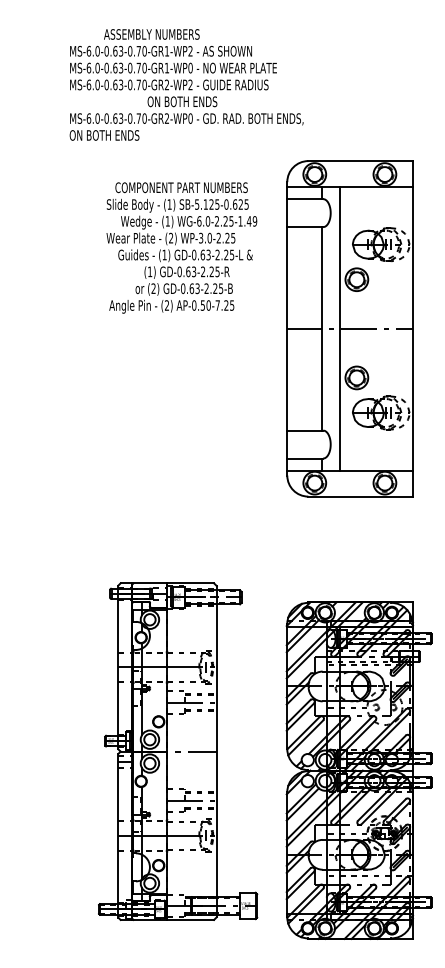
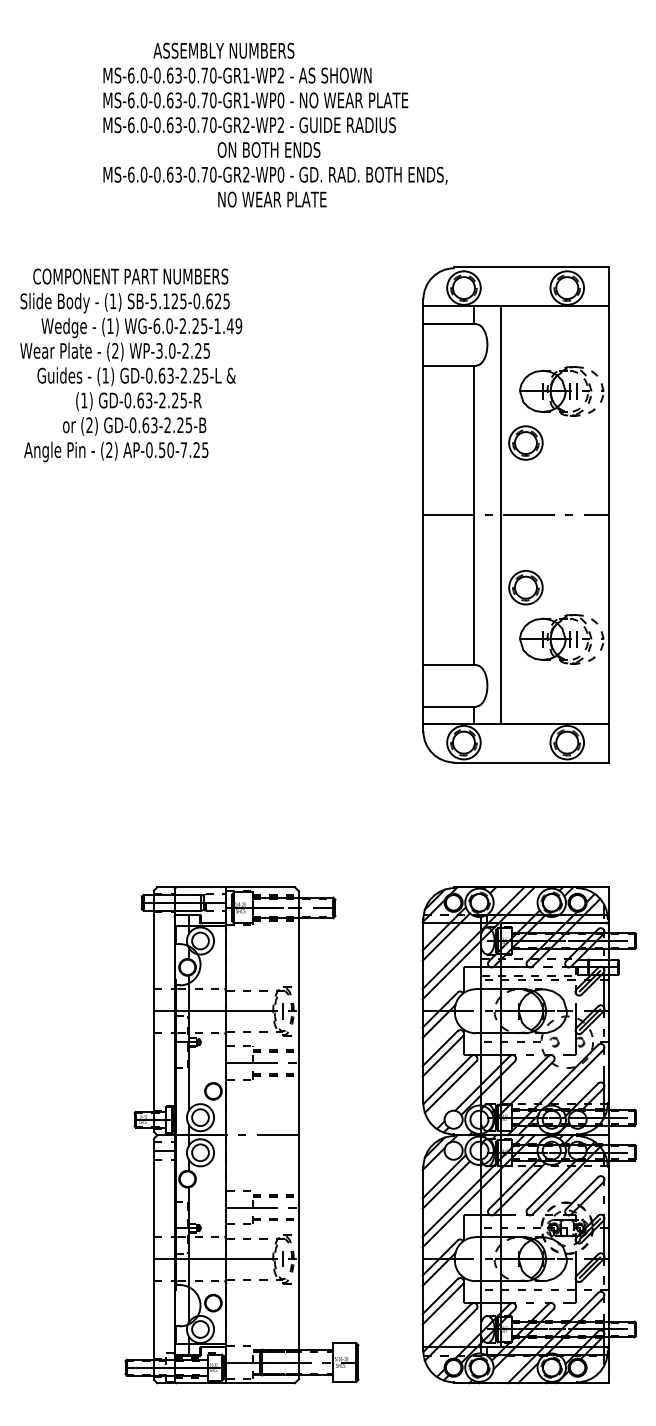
text: (145, 135) -> (214, 199), ON BOTH ENDS -> NO WEAR PLATE
text: (181, 247) -> (130, 364), moved
part: (349, 328) -> (515, 514), moved
part: (178, 751) -> (242, 1135), moved

